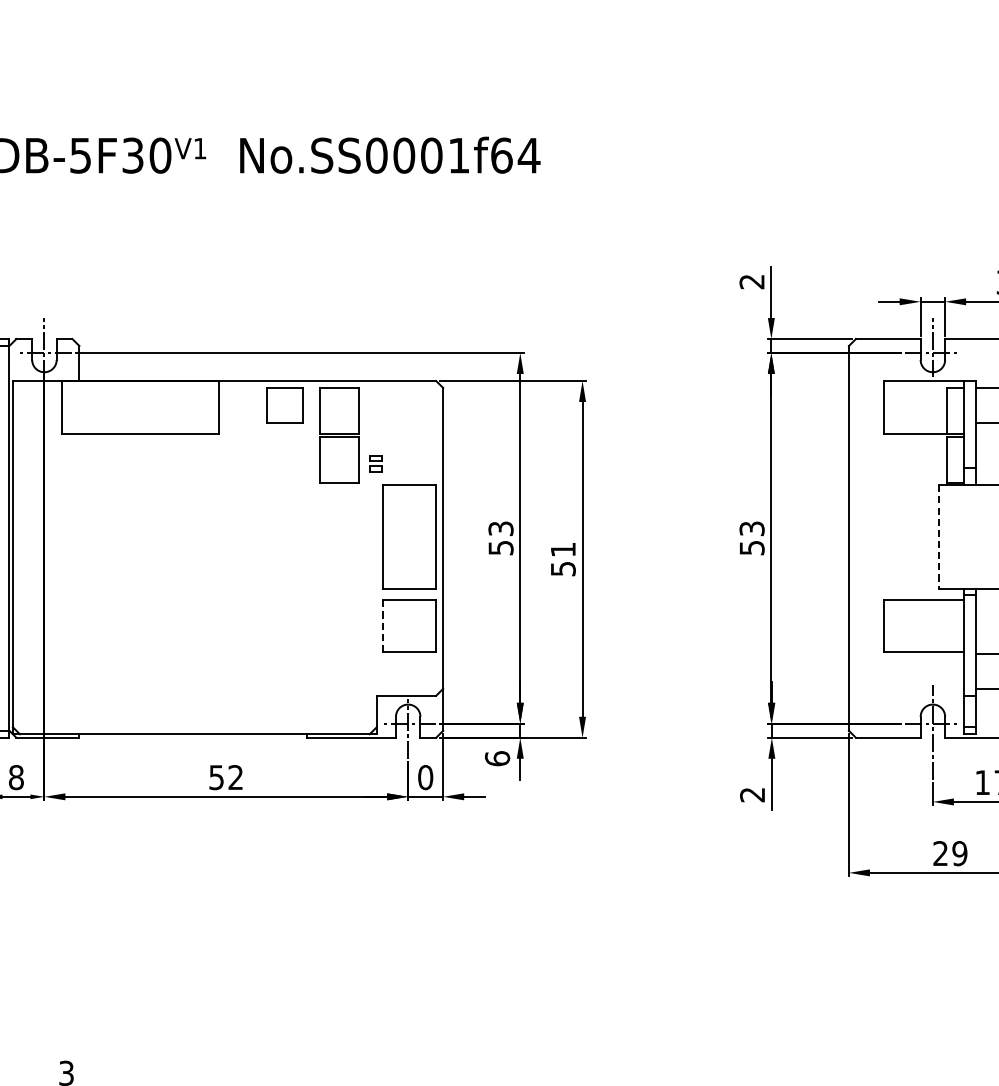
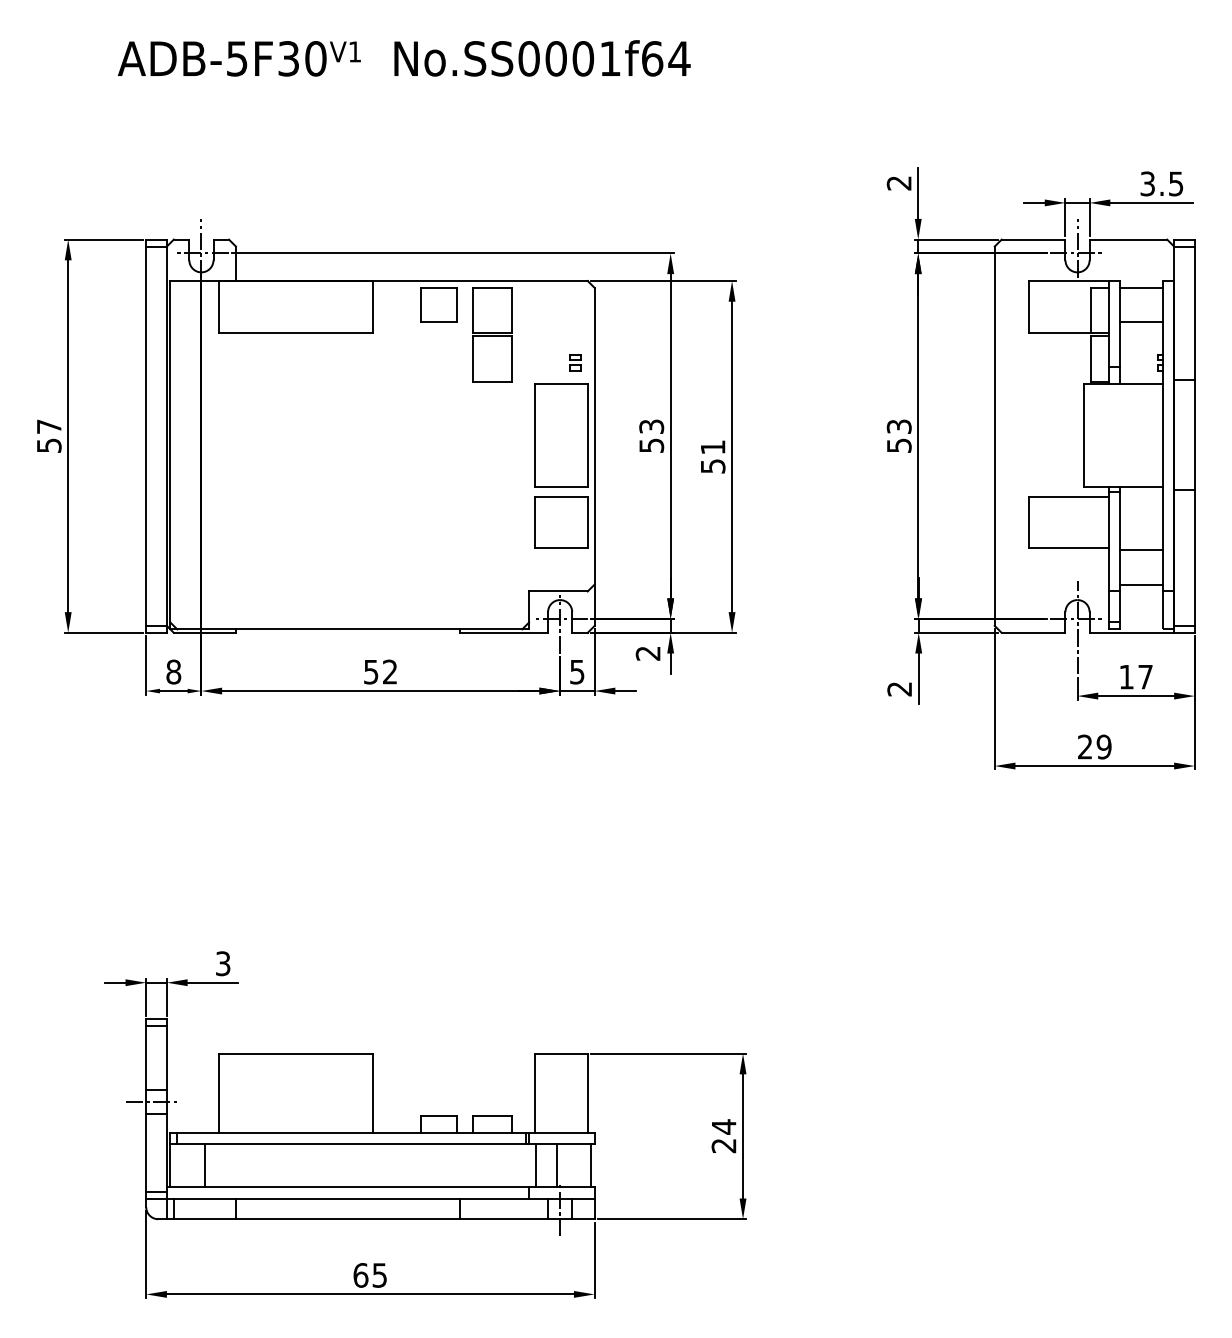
part: (376, 463) -> (575, 362), moved
line: (938, 537) -> (1083, 435), dashed -> solid
line: (383, 625) -> (535, 522), dashed -> solid
text: (496, 758) -> (647, 653), 6 -> 2
text: (425, 776) -> (577, 671), 0 -> 5

